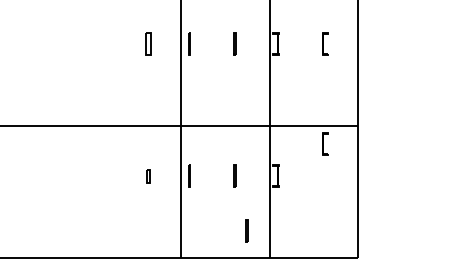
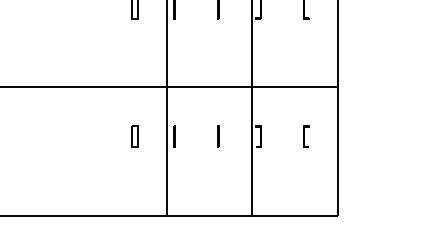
part: (325, 143) -> (306, 135), moved
part: (148, 175) -> (134, 135), size x1.67
line: (246, 230) -> (230, 189), removed

